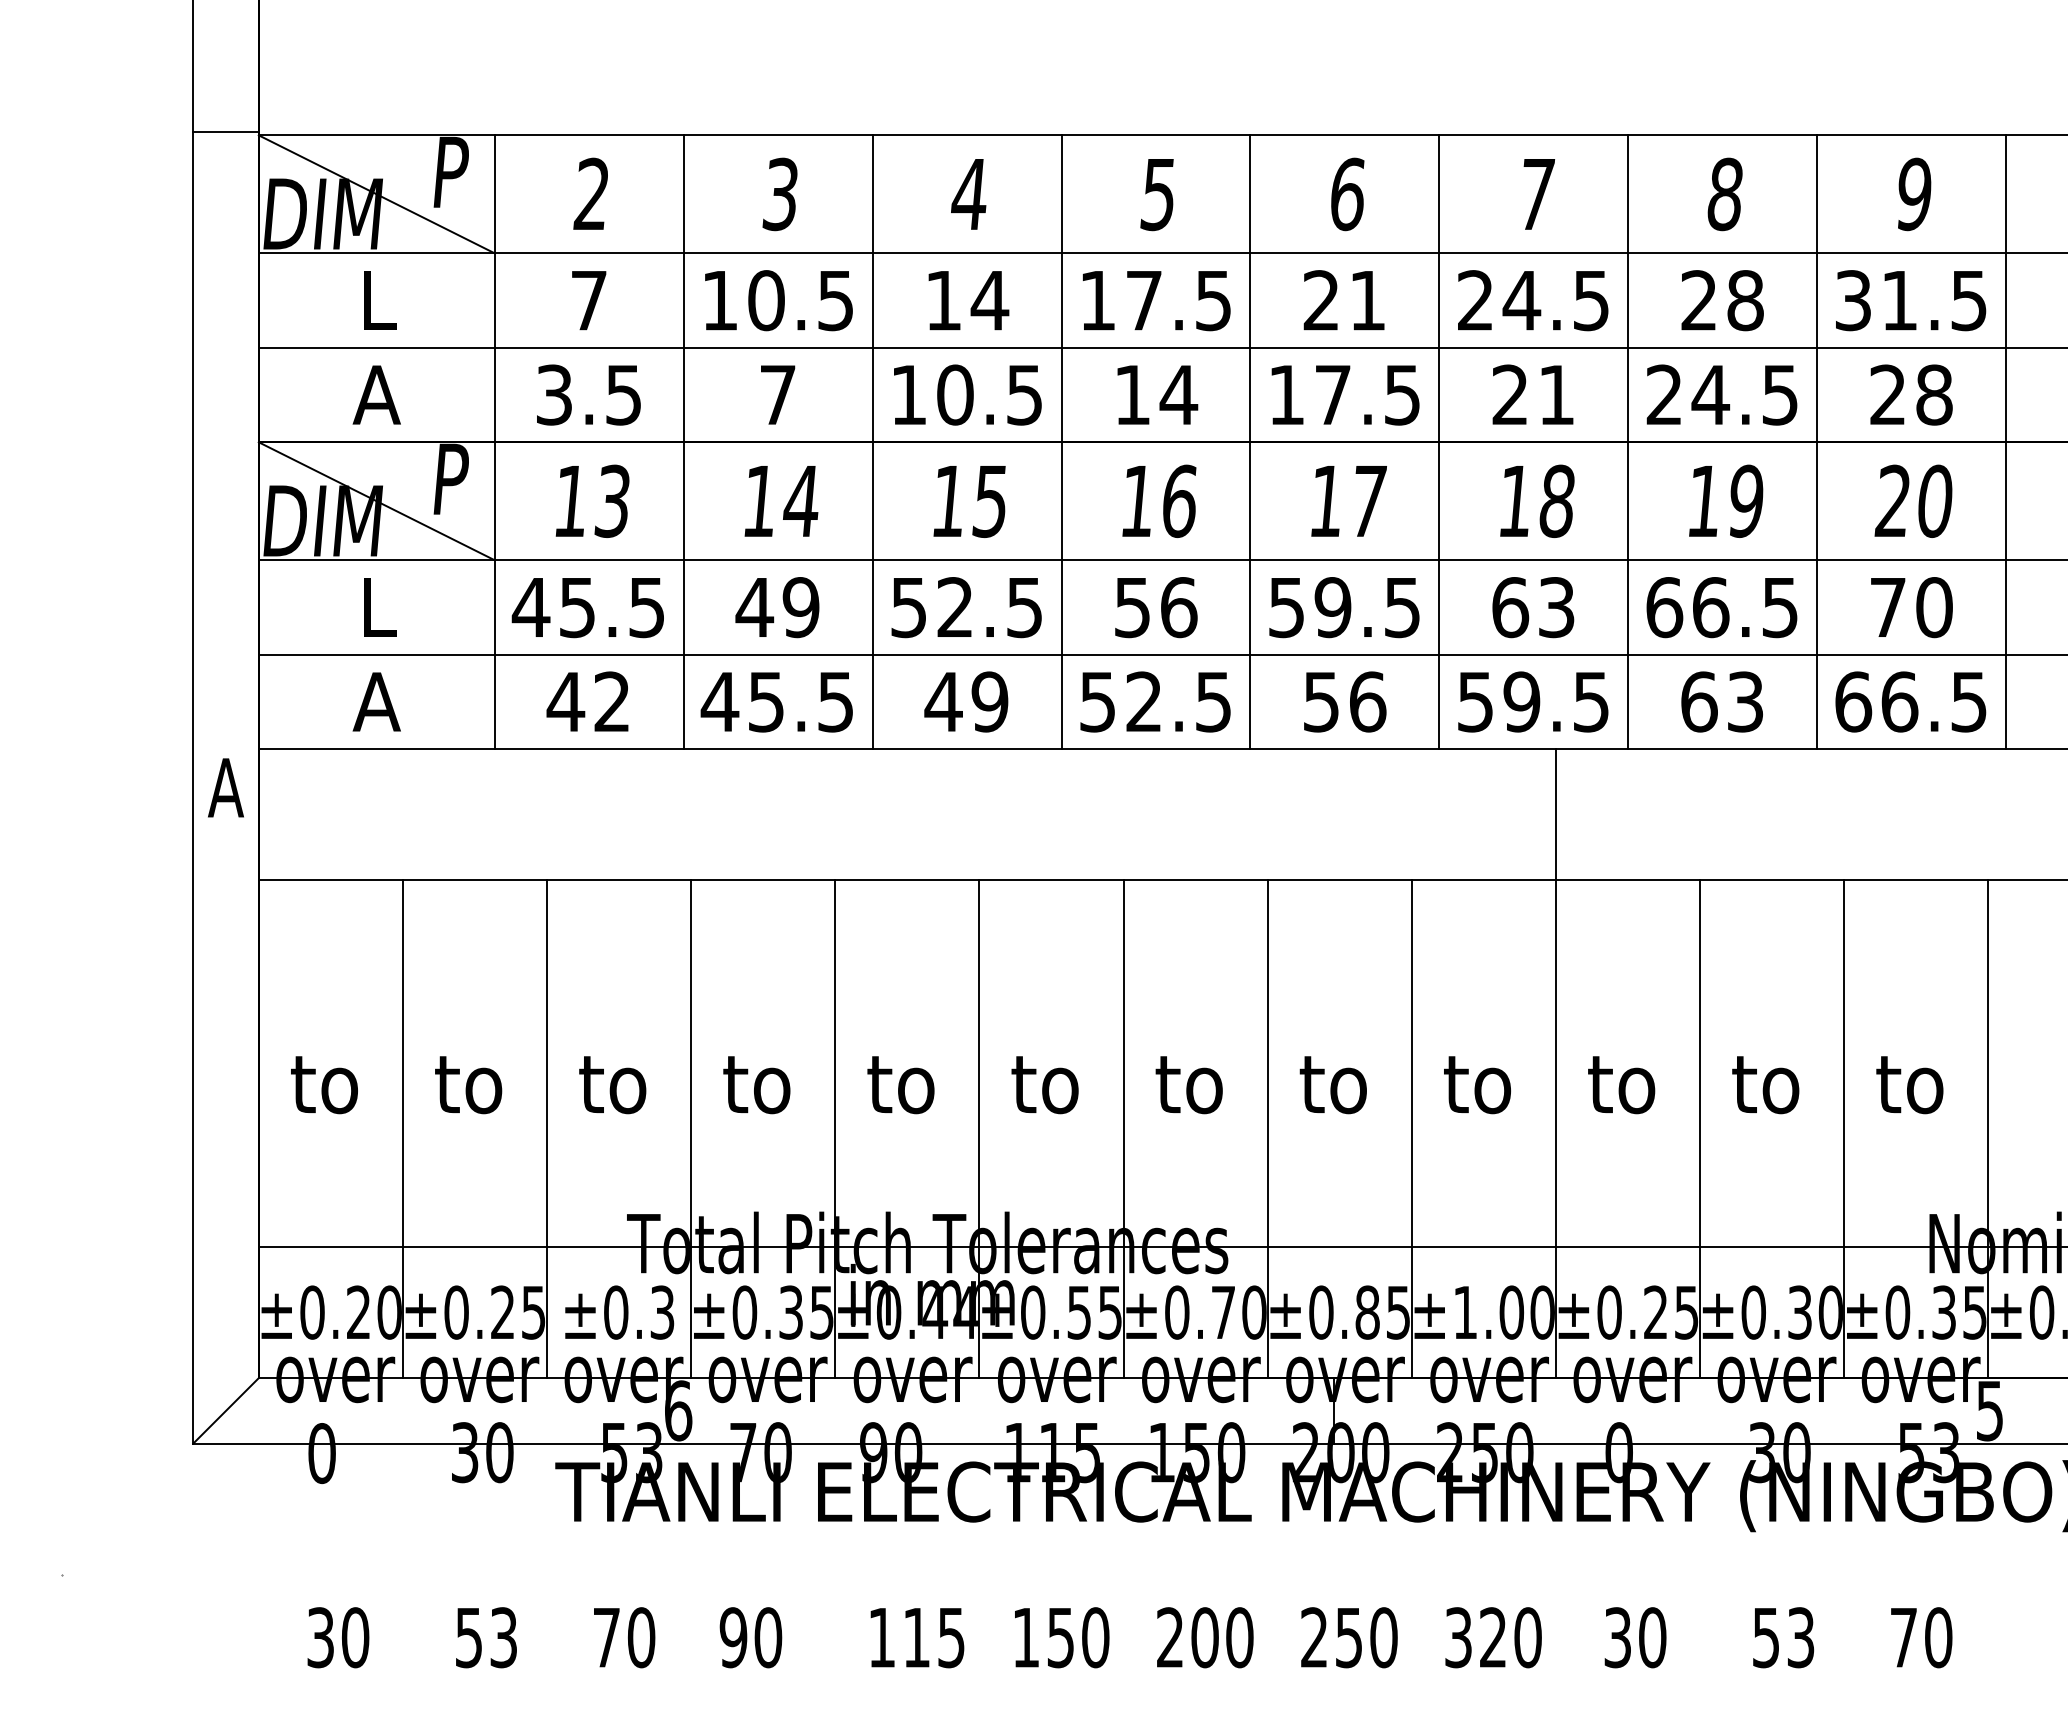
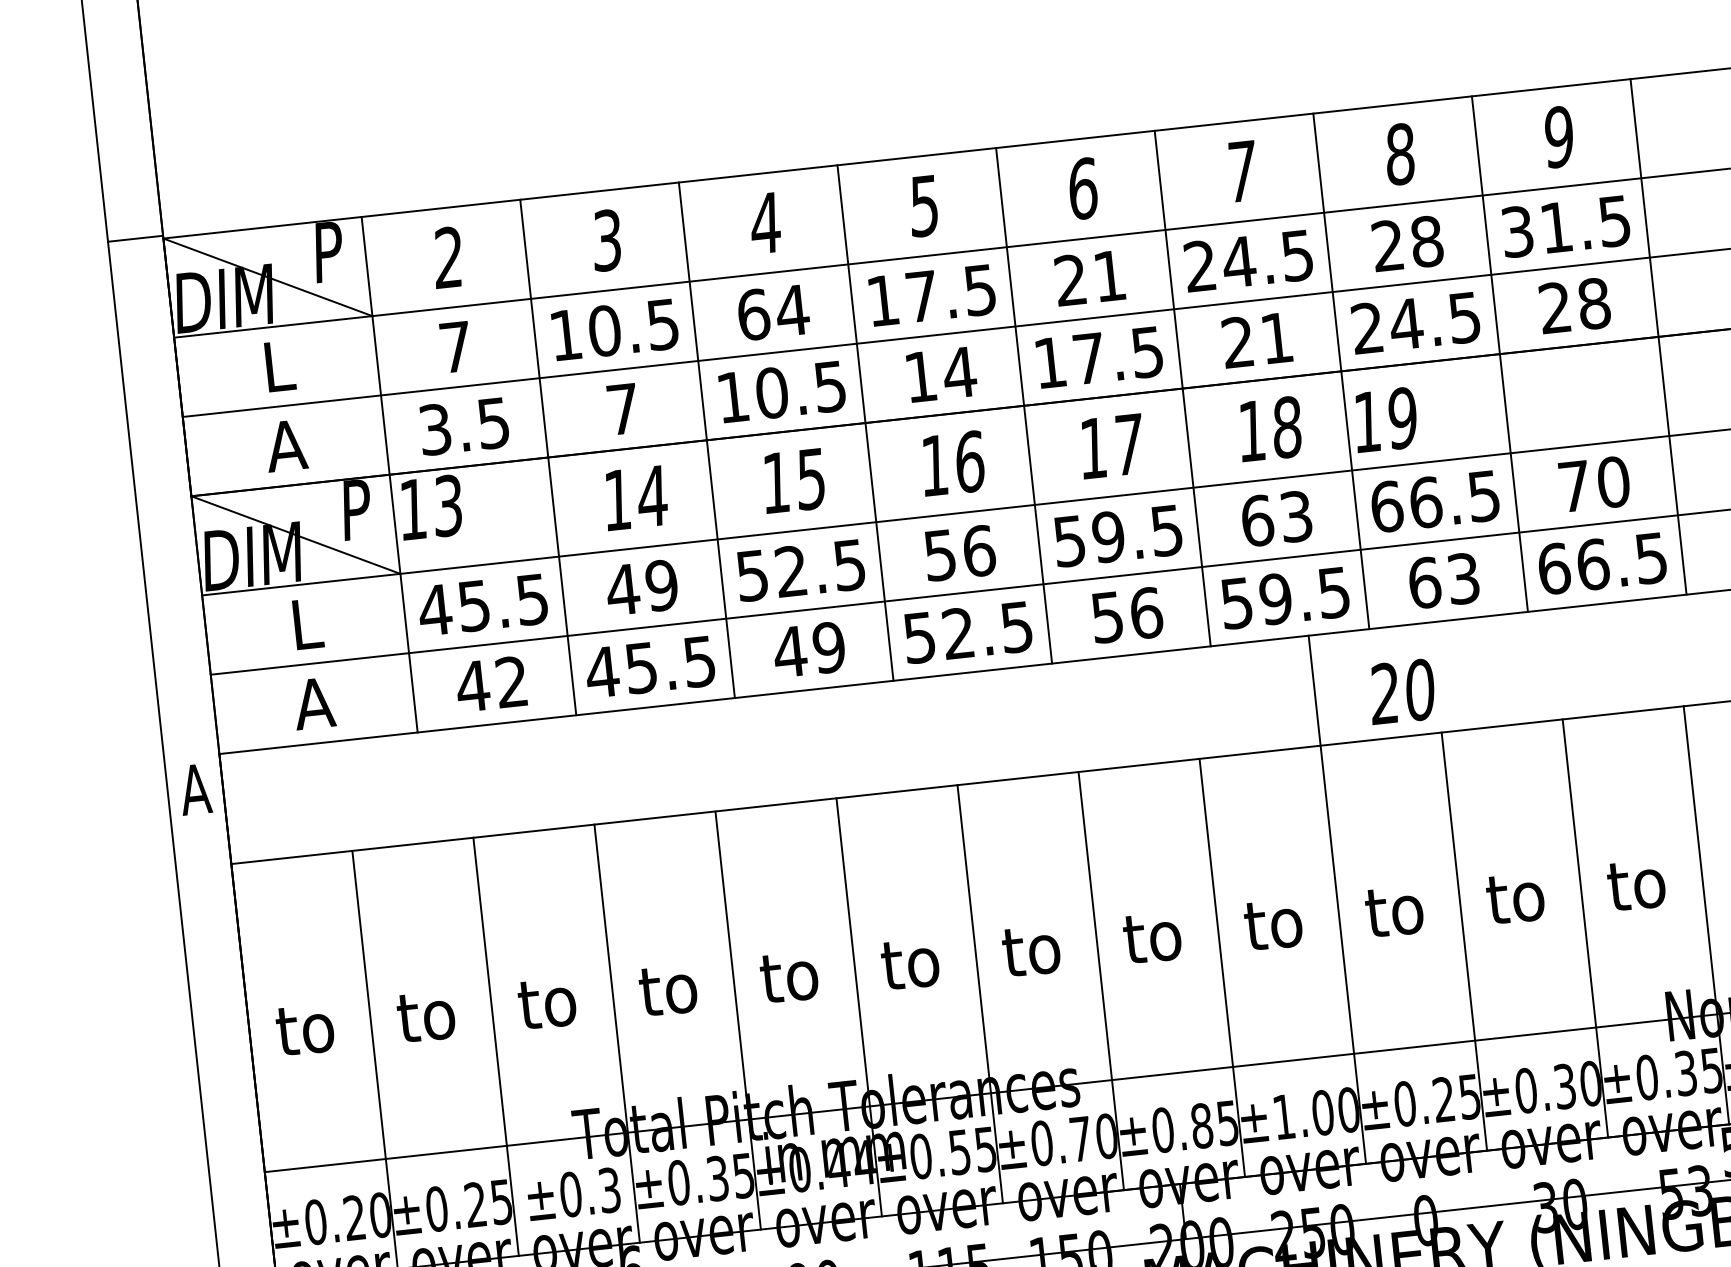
text: (943, 300) -> (753, 314), 14 -> 64
text: (592, 500) -> (431, 506), moved
text: (1726, 500) -> (1385, 419), moved
text: (1913, 500) -> (1401, 691), moved

